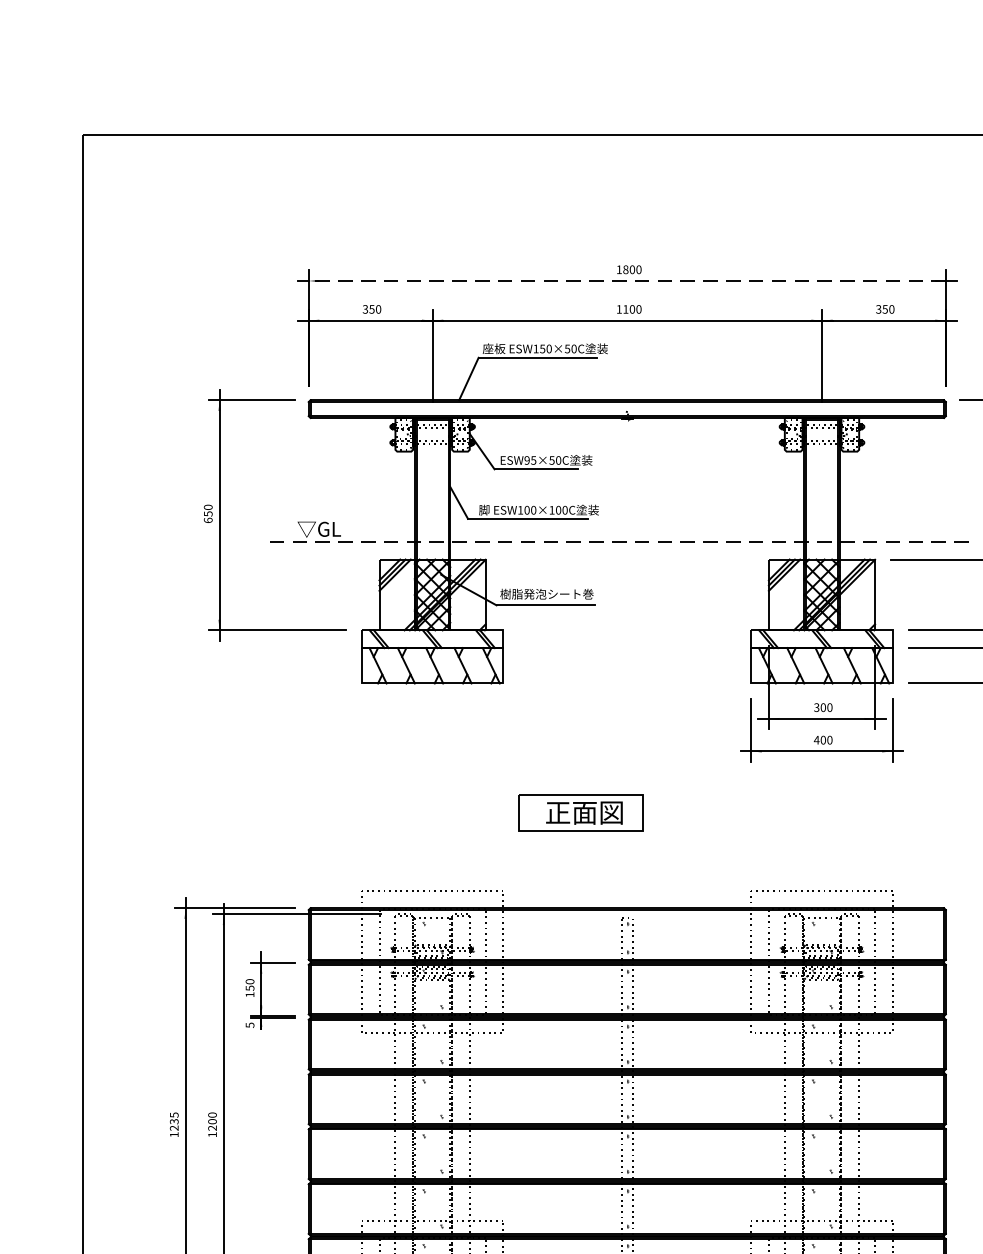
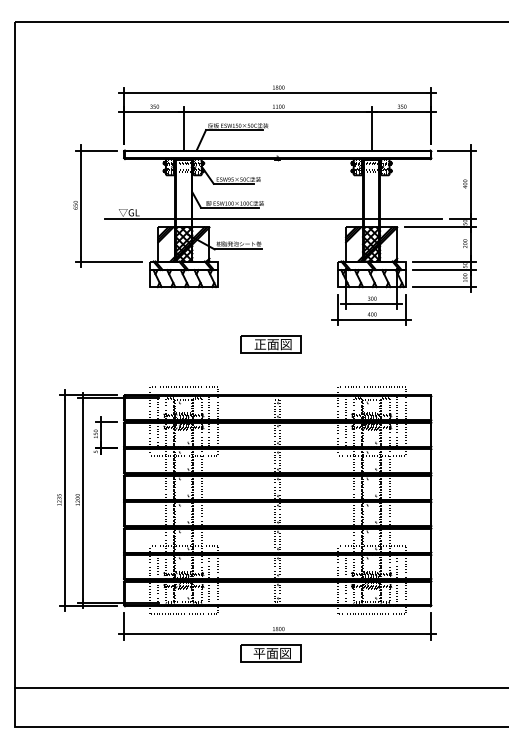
line: (626, 281) -> (277, 93), dashed -> solid
line: (620, 541) -> (274, 218), dashed -> solid
part: (579, 812) -> (270, 344), moved

